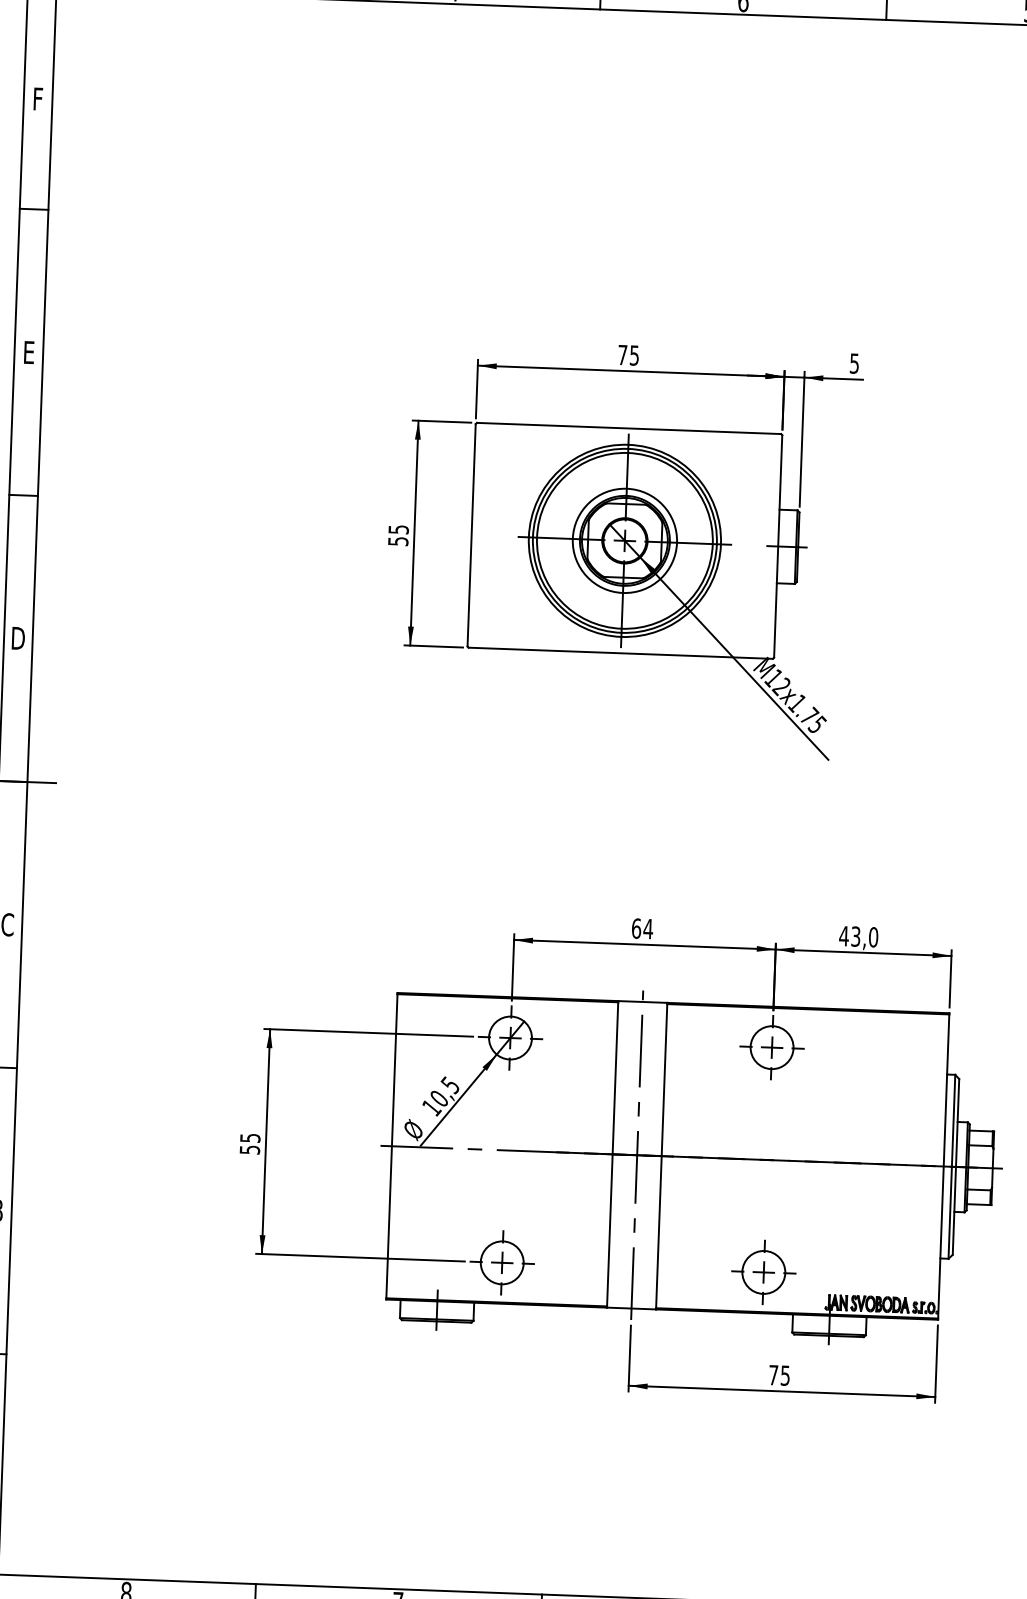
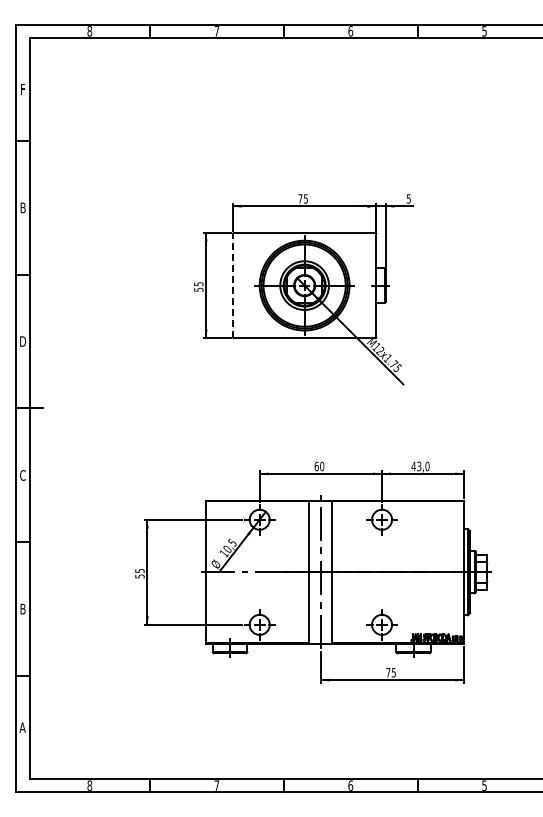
text: (27, 351) -> (22, 207), E -> B
line: (470, 534) -> (232, 285), solid -> dashed
text: (648, 929) -> (322, 466), 64 -> 60

